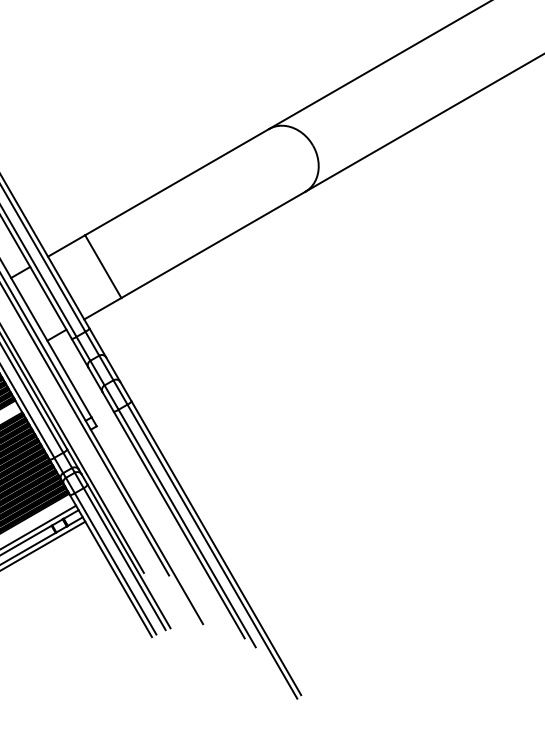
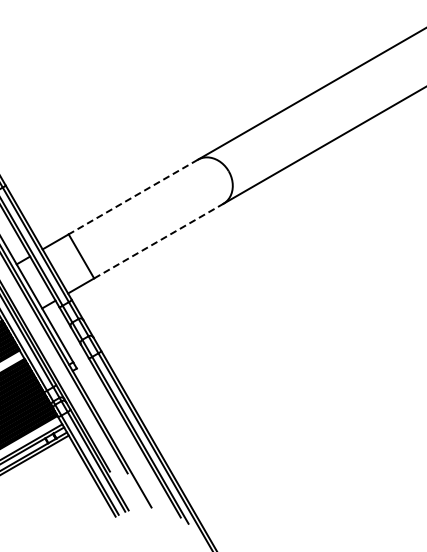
line: (177, 182) -> (133, 197), solid -> dashed
line: (212, 245) -> (158, 241), solid -> dashed

